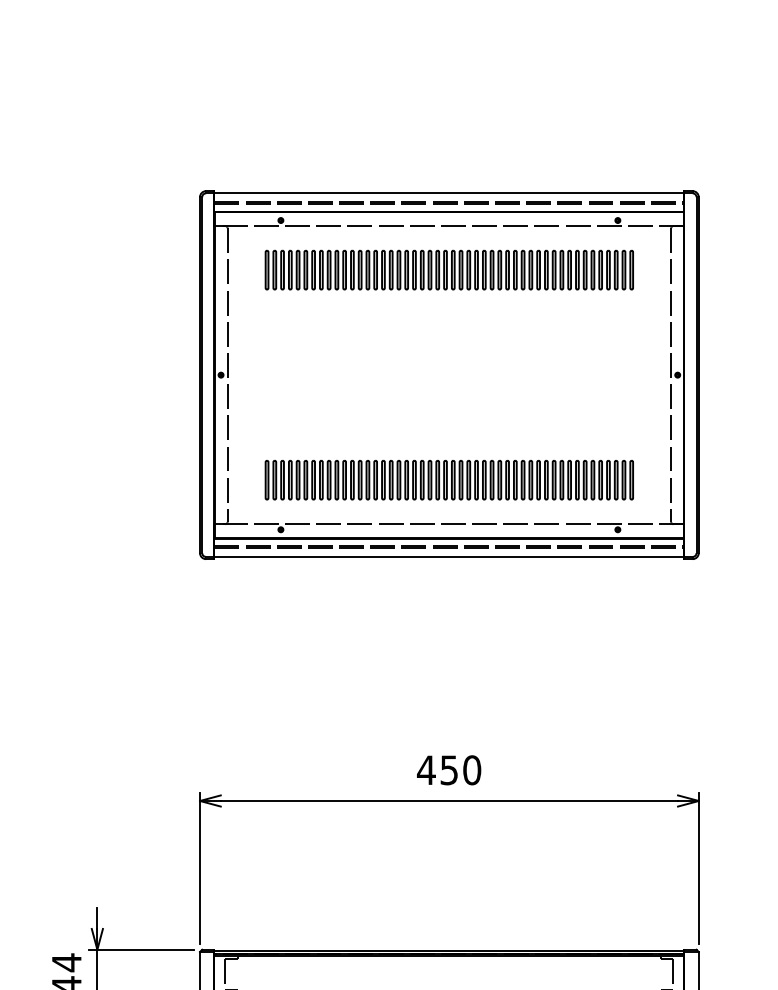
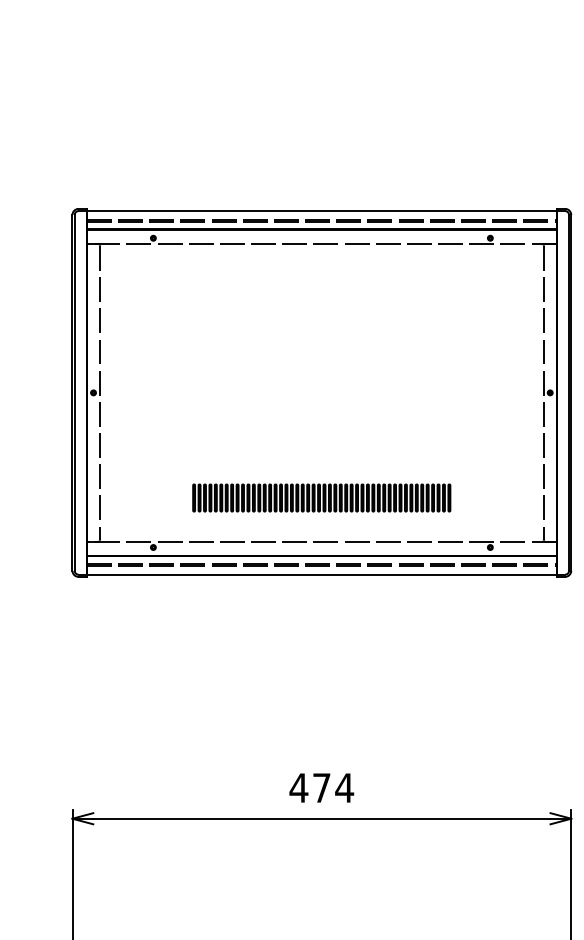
part: (448, 269) -> (320, 287), removed
part: (448, 480) -> (320, 498), size x0.7
text: (460, 770) -> (332, 788), 450 -> 474

